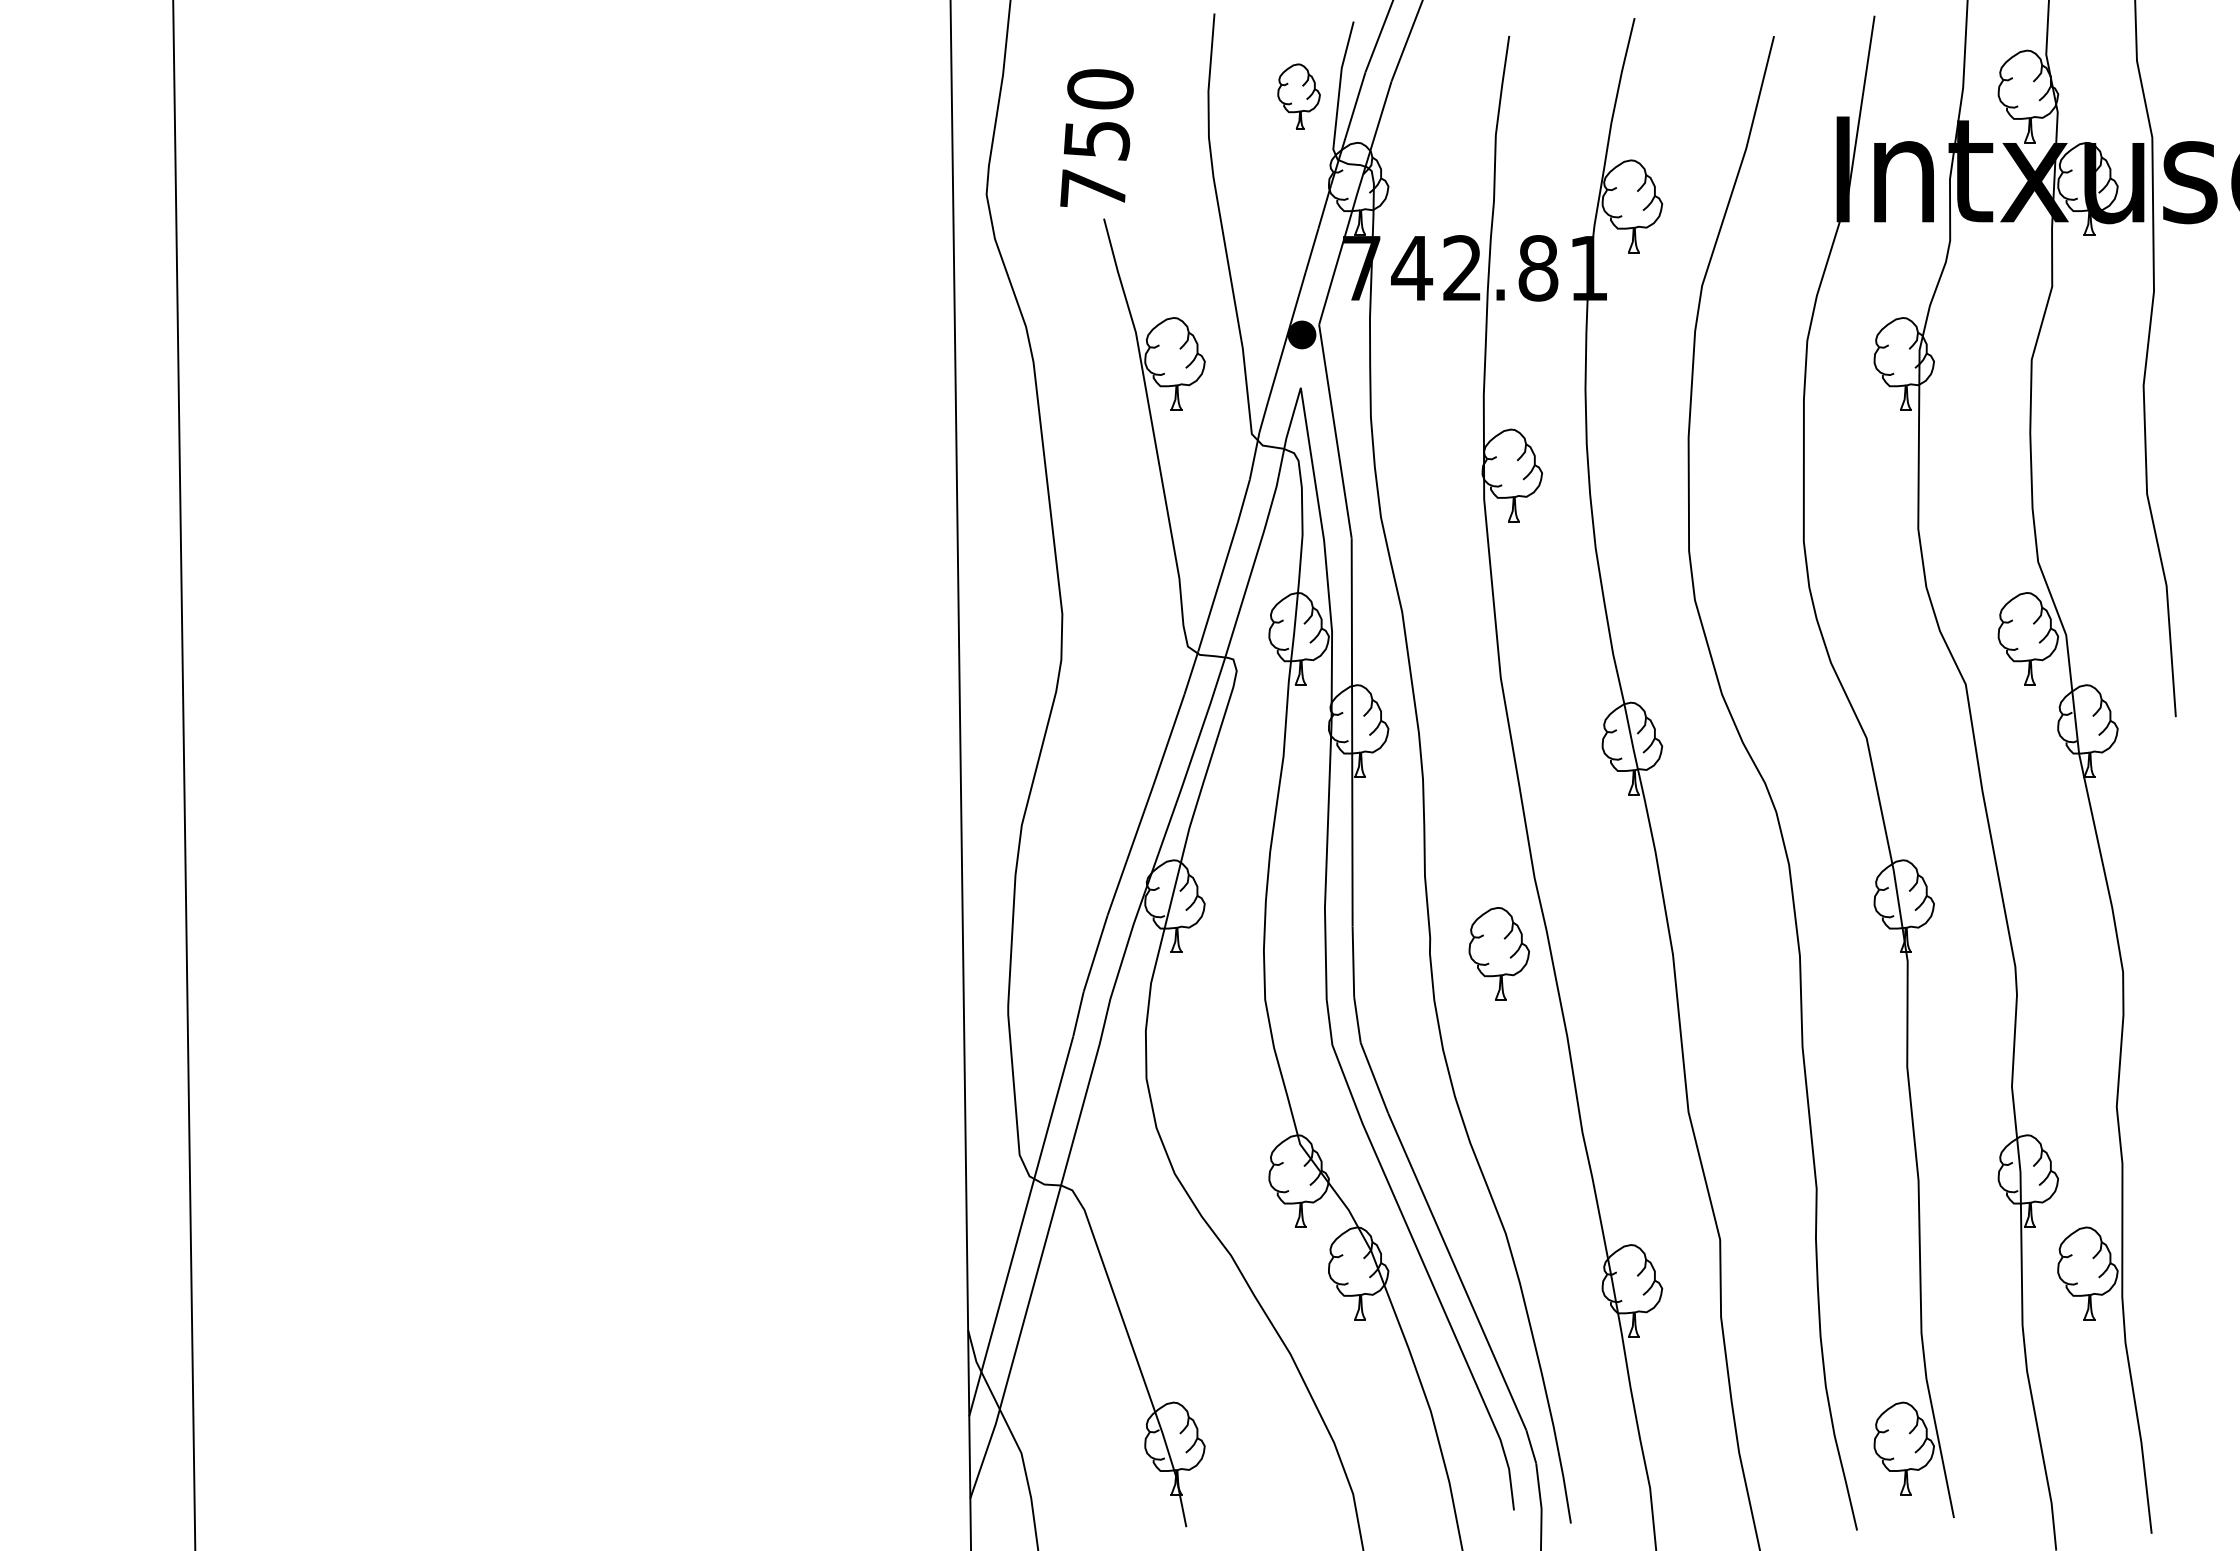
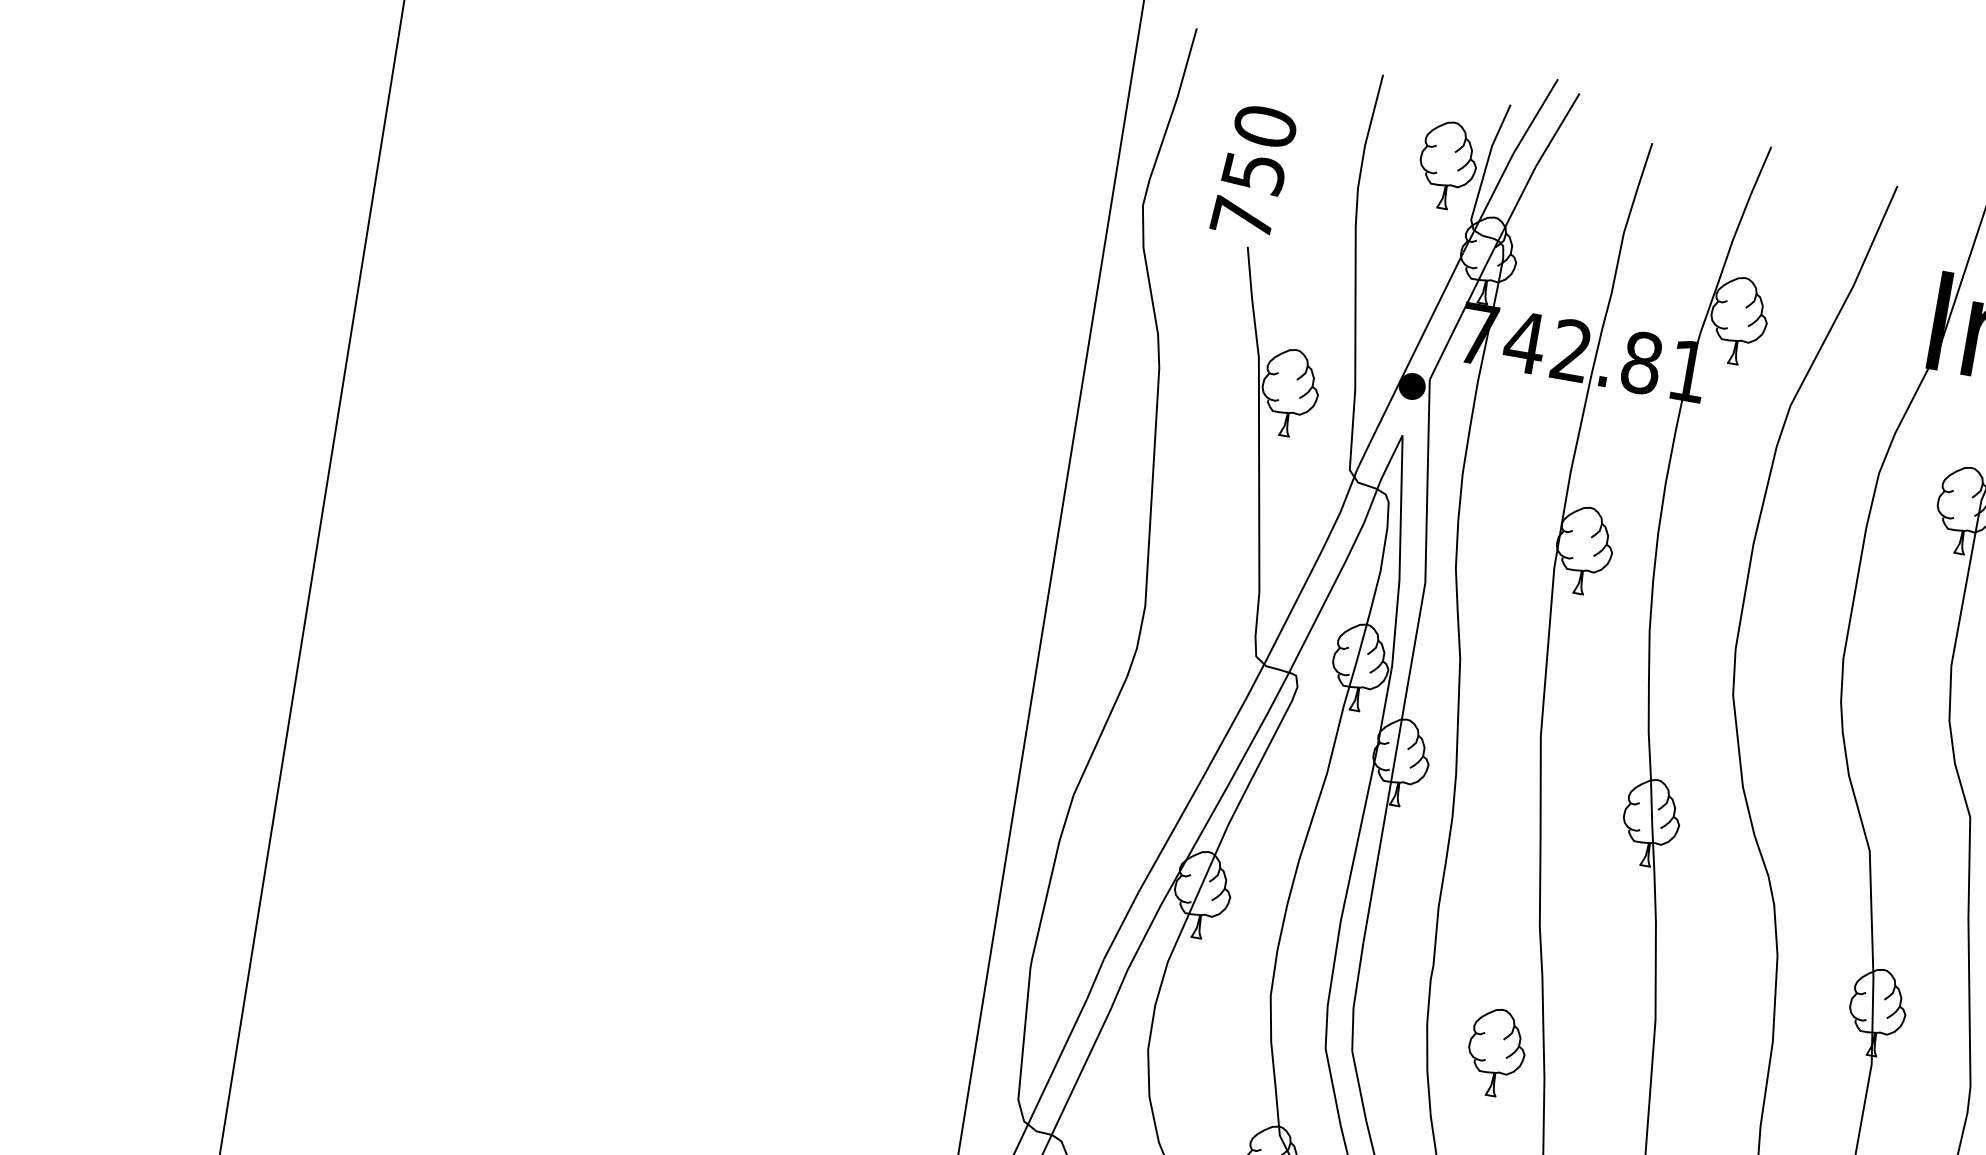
part: (1298, 96) -> (1447, 165), size x1.43
part: (1499, 953) -> (1496, 1052), moved

